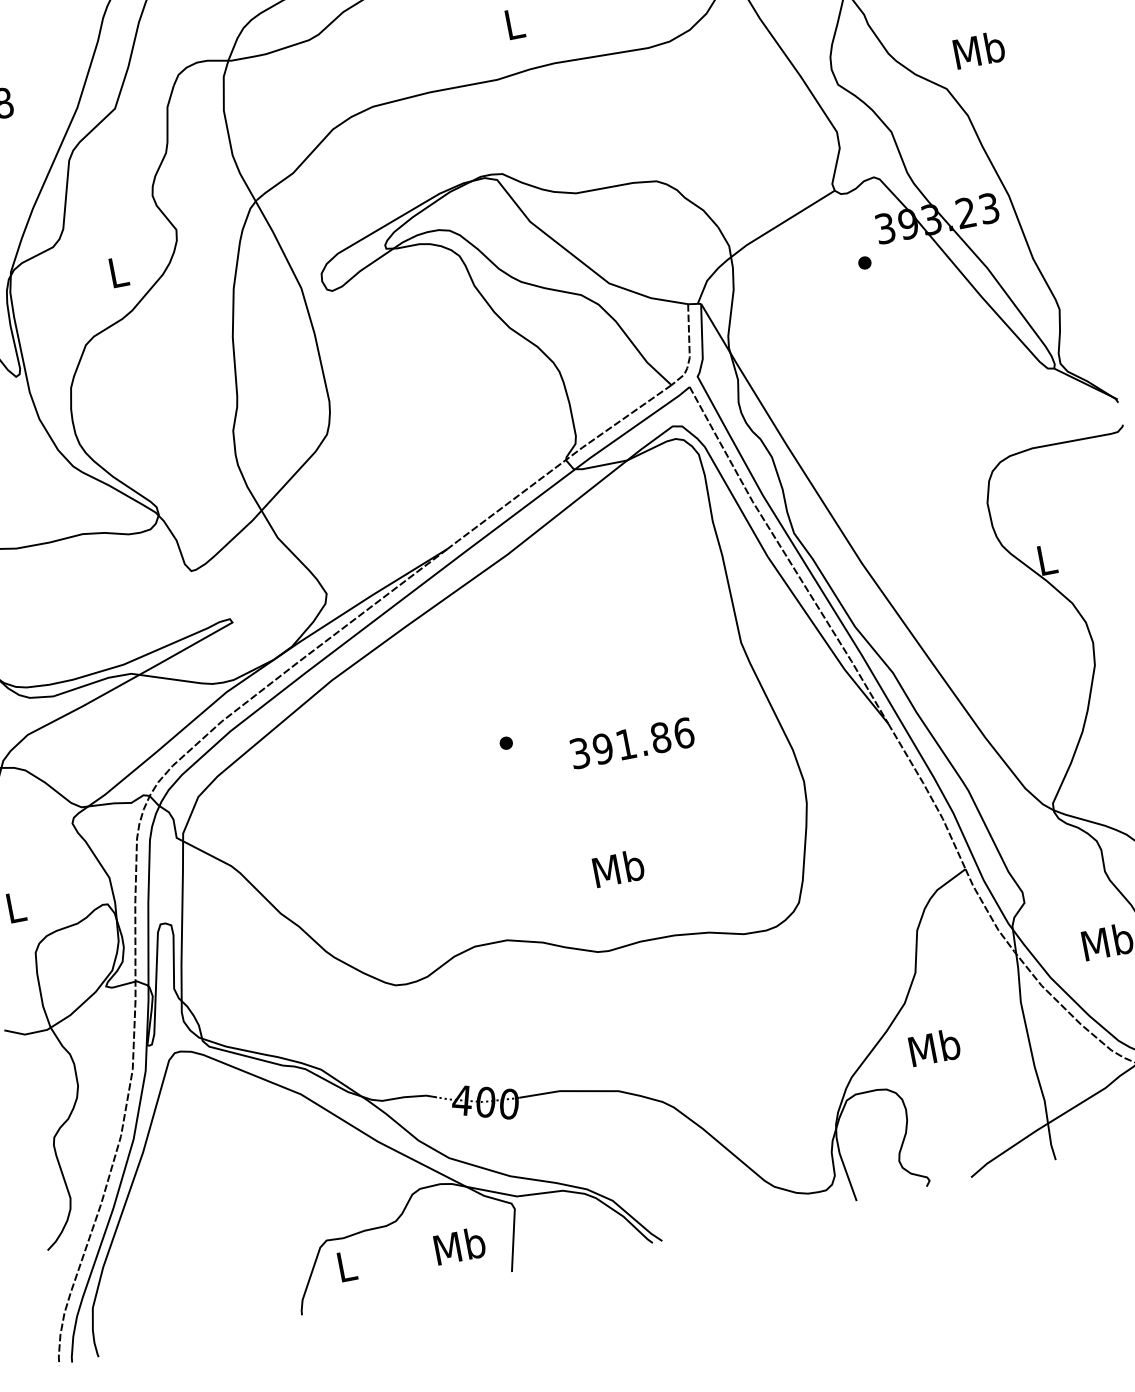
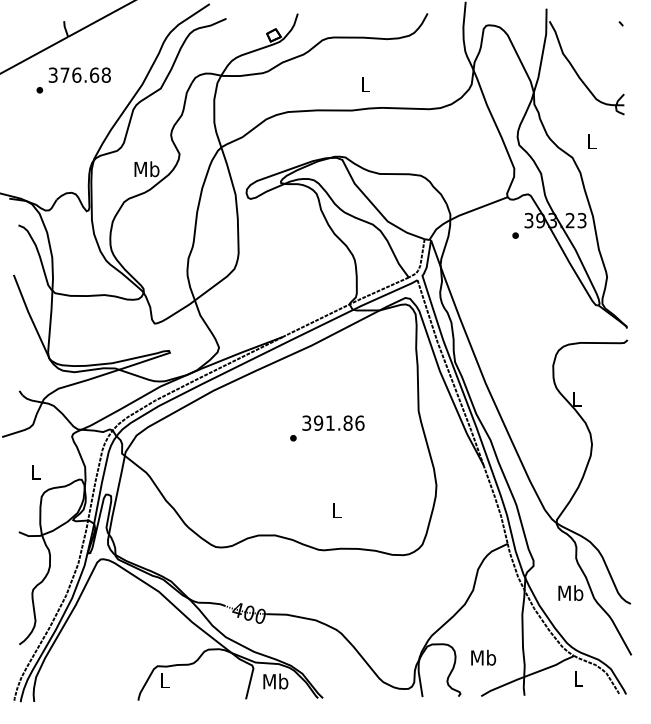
text: (977, 50) -> (591, 141), Mb -> L
text: (117, 272) -> (146, 169), L -> Mb
text: (632, 741) -> (333, 422), moved
text: (617, 868) -> (336, 510), Mb -> L
text: (934, 1046) -> (483, 657), moved
text: (459, 1246) -> (275, 681), moved

